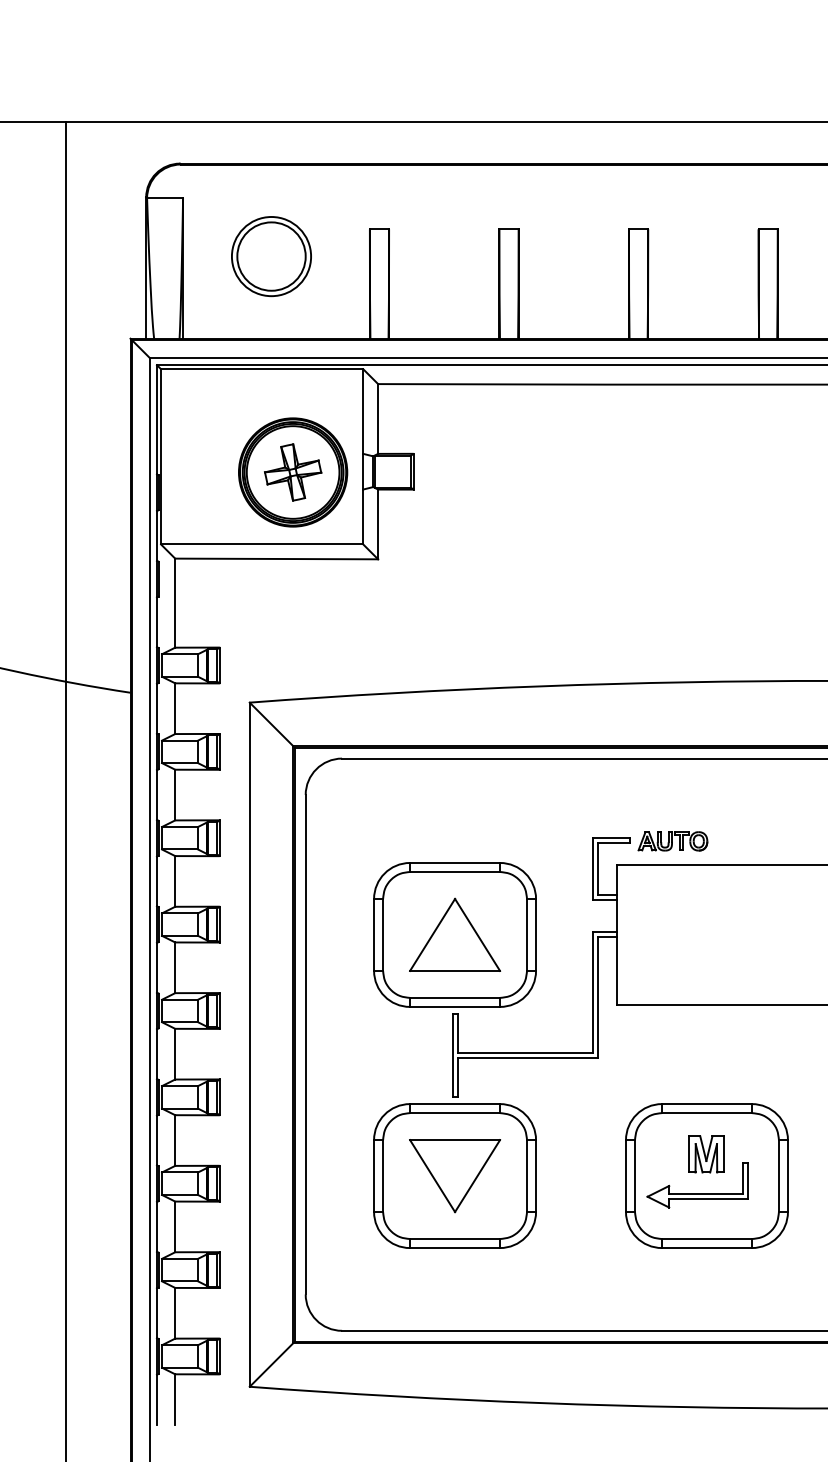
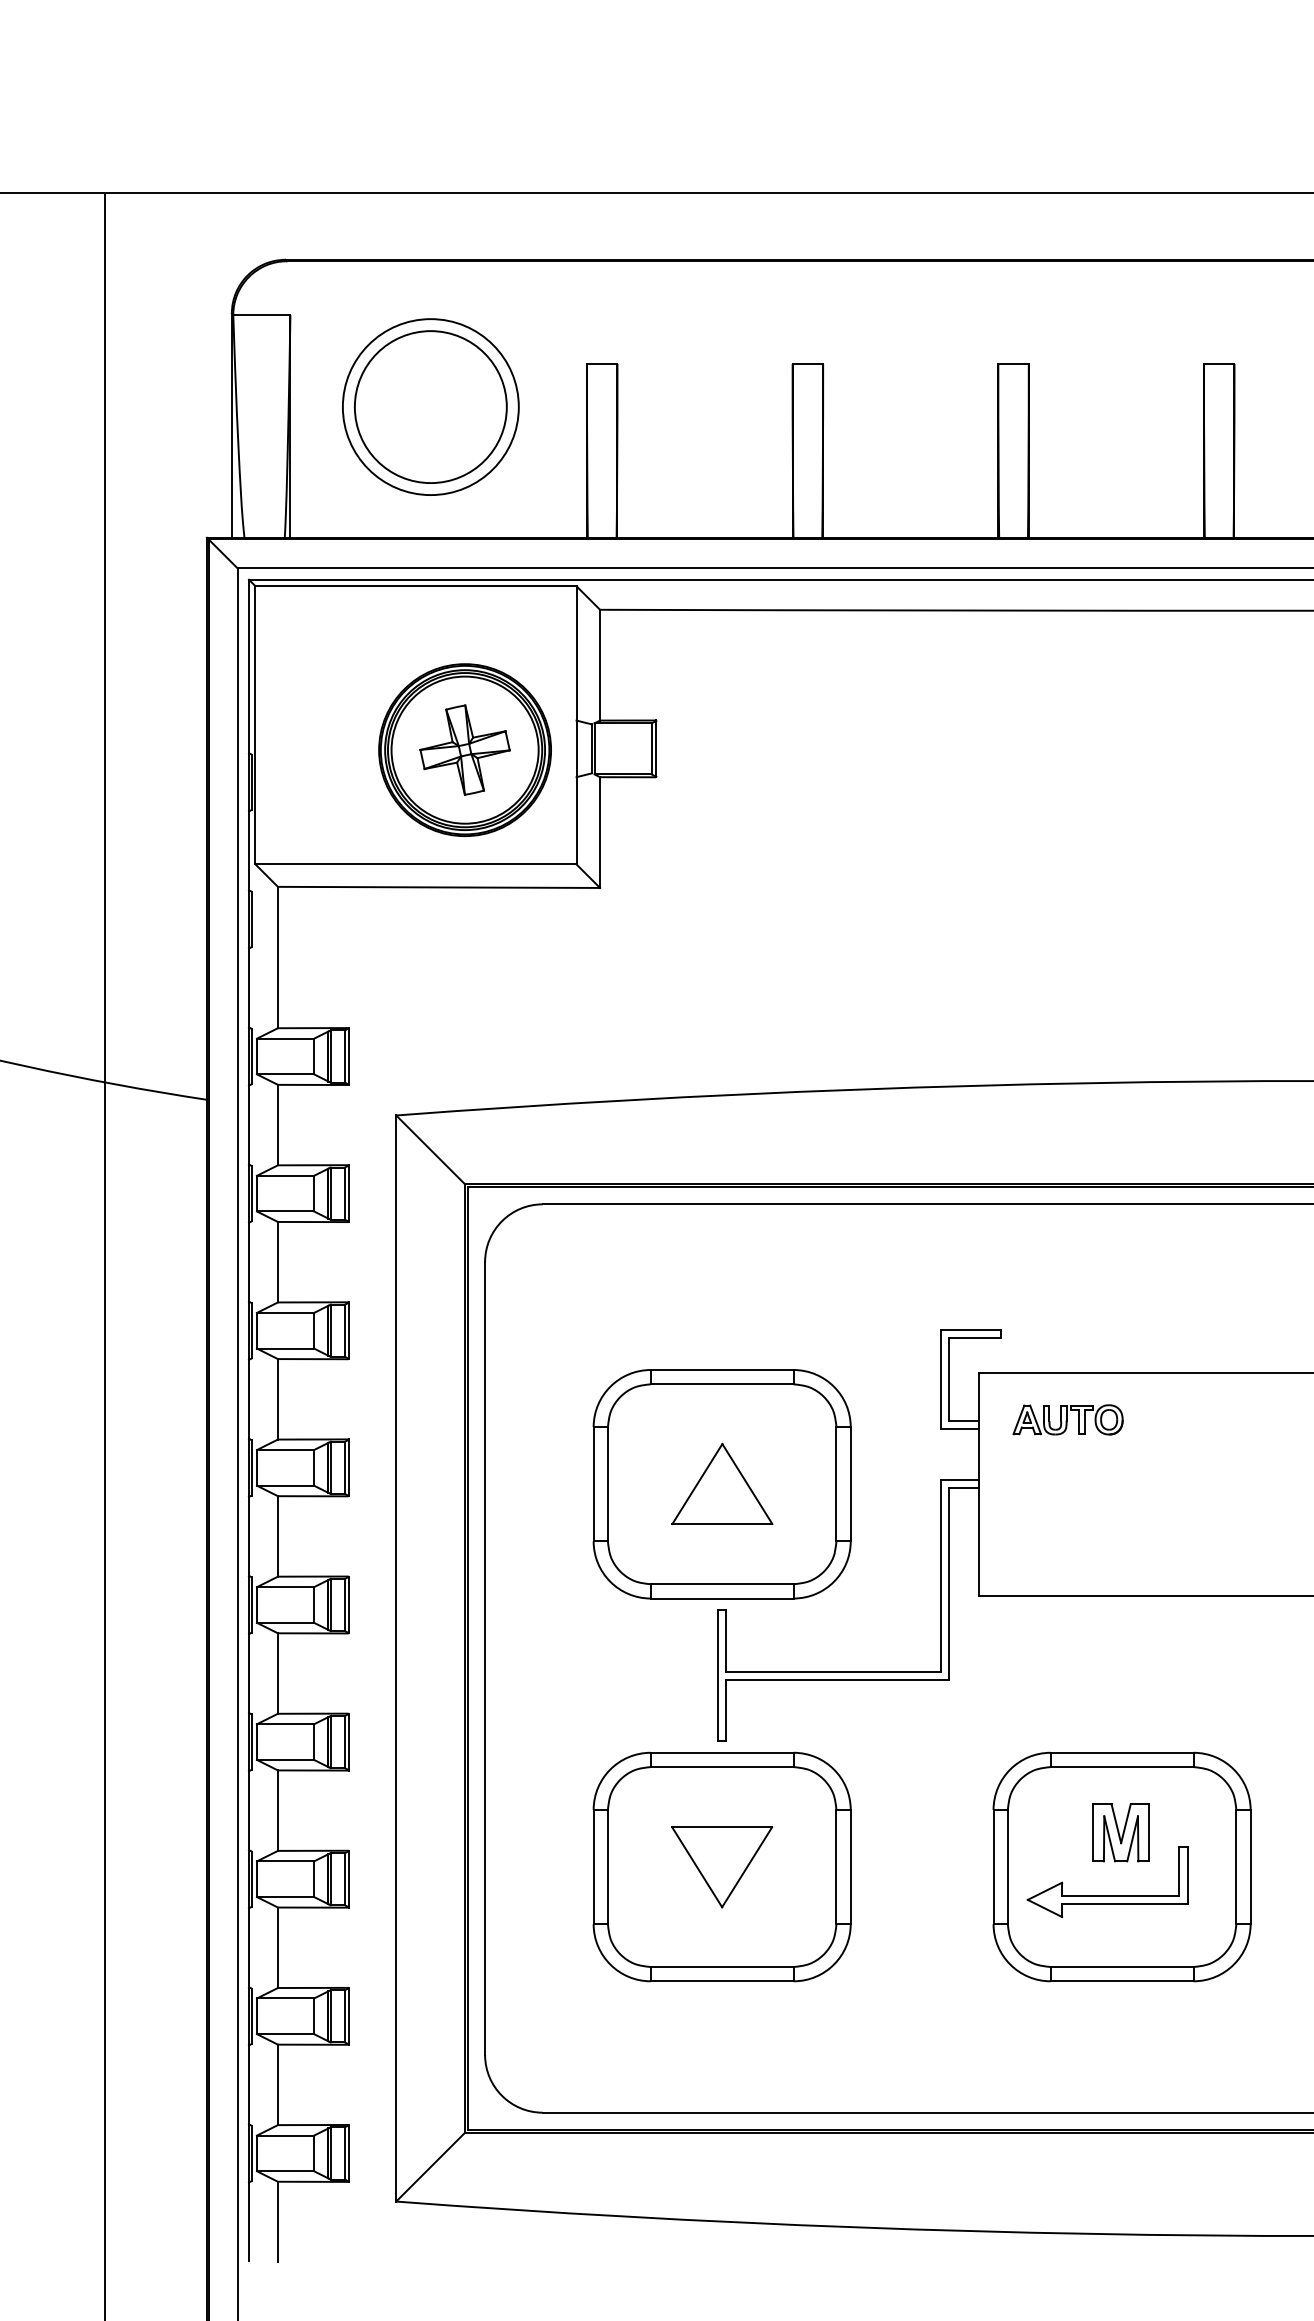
part: (271, 256) -> (430, 407), size x1.4
part: (672, 841) -> (1067, 1420), moved
part: (455, 934) -> (722, 1483), size x0.7
part: (454, 1176) -> (721, 1867), size x0.7

